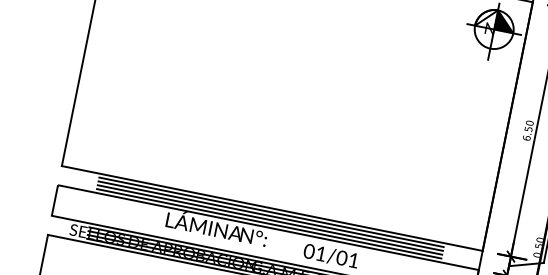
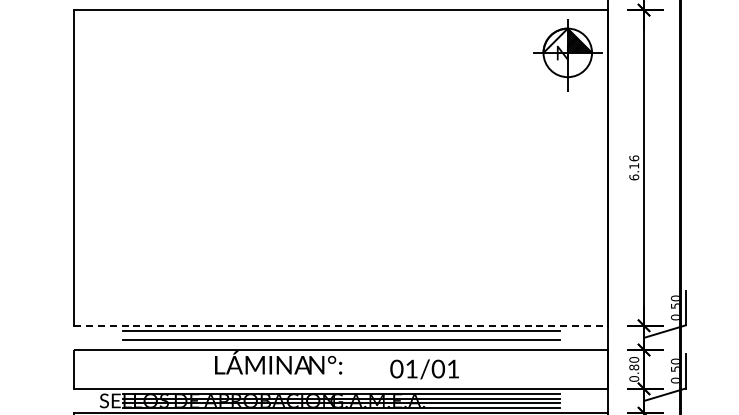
text: (529, 125) -> (634, 161), 6.50 -> 6.16
line: (272, 208) -> (341, 325), solid -> dashed
line: (270, 216) -> (340, 335), removed
line: (268, 223) -> (340, 345), removed

